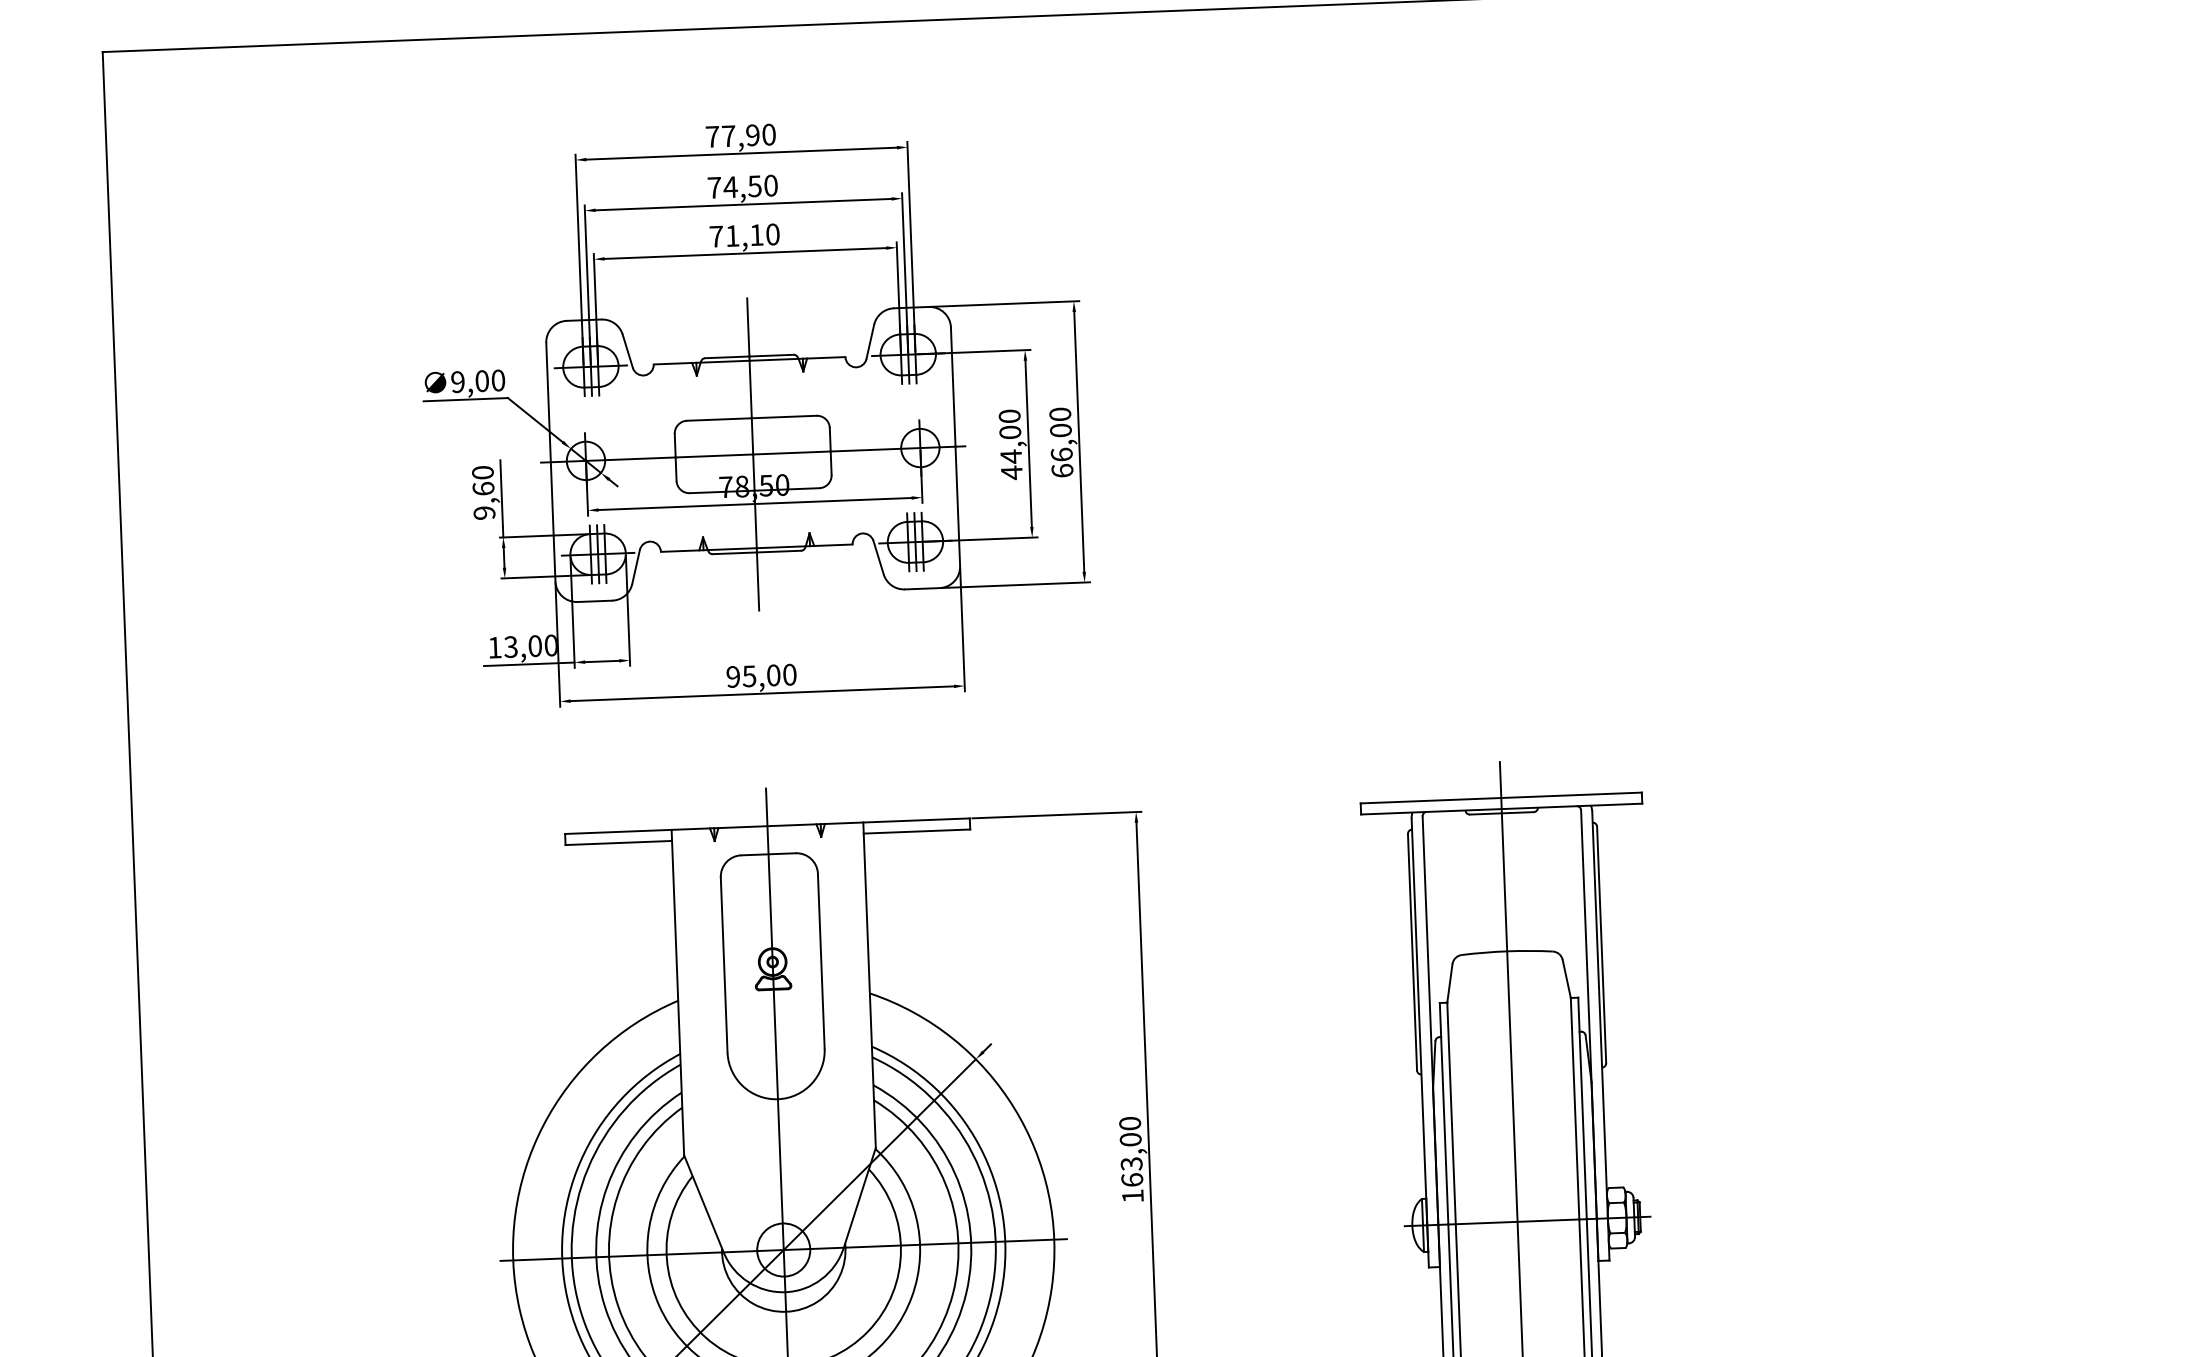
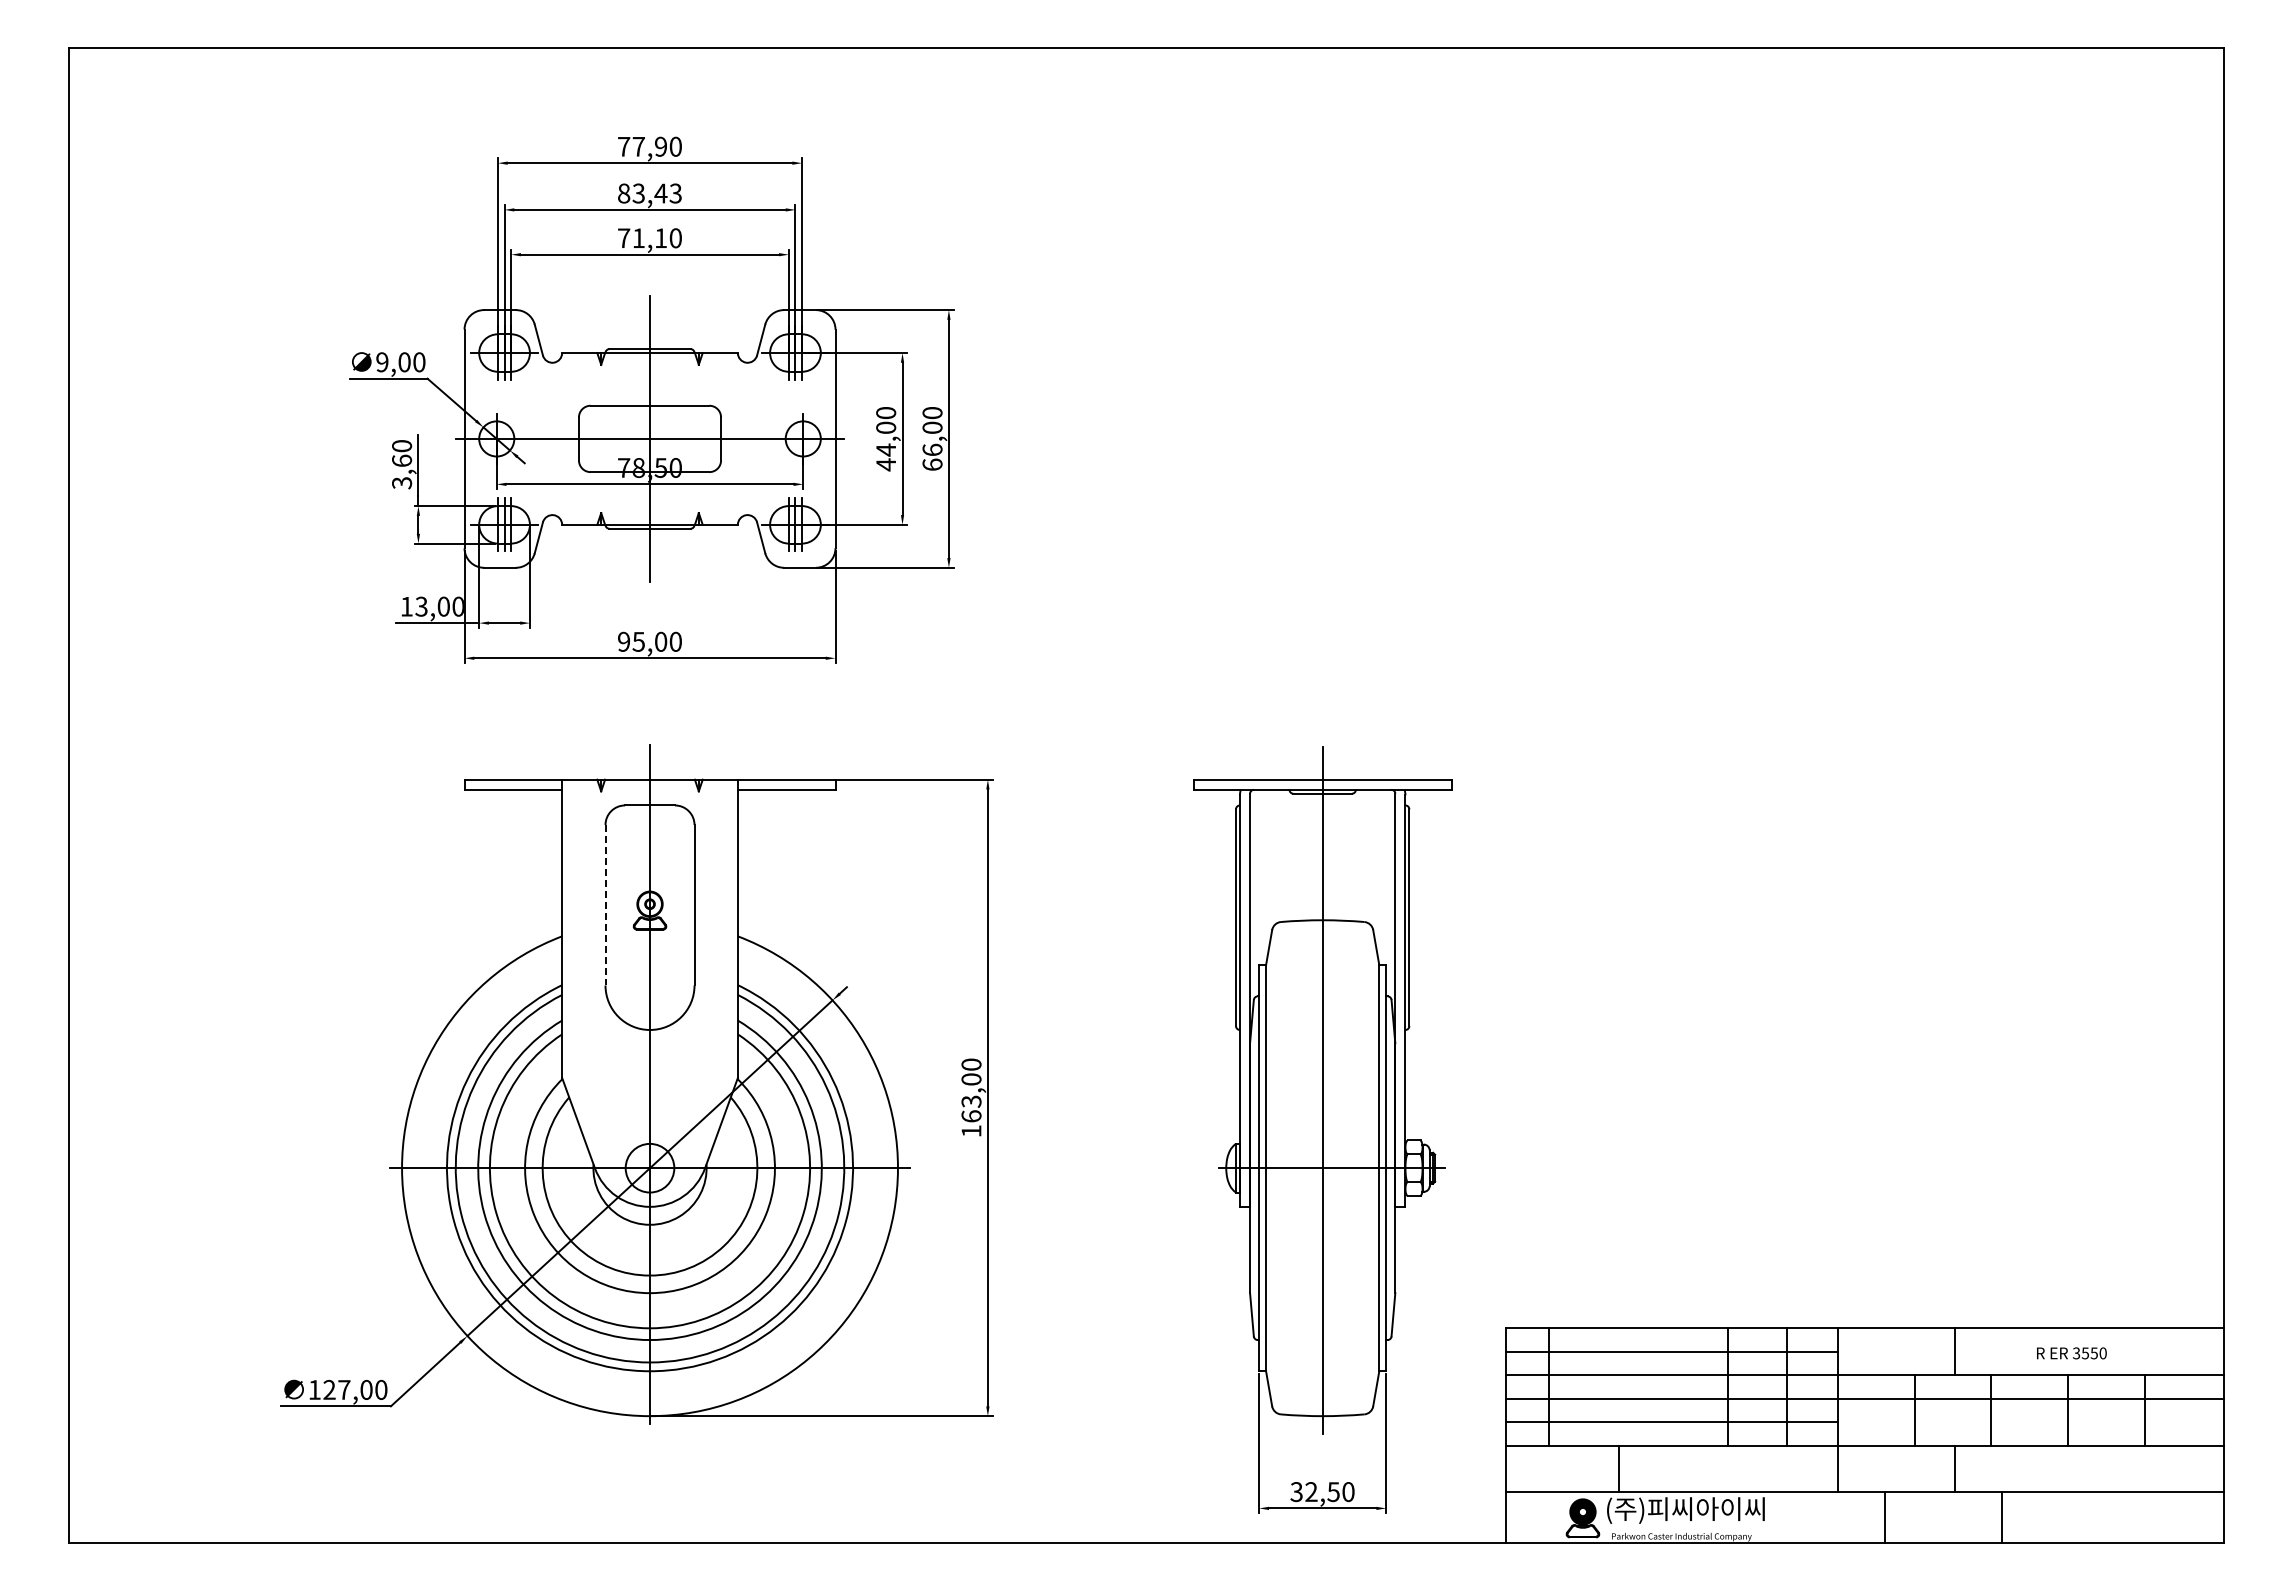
text: (742, 186) -> (649, 193), 74,50 -> 83,43
text: (485, 513) -> (402, 483), 9,60 -> 3,60
line: (724, 965) -> (605, 905), solid -> dashed

